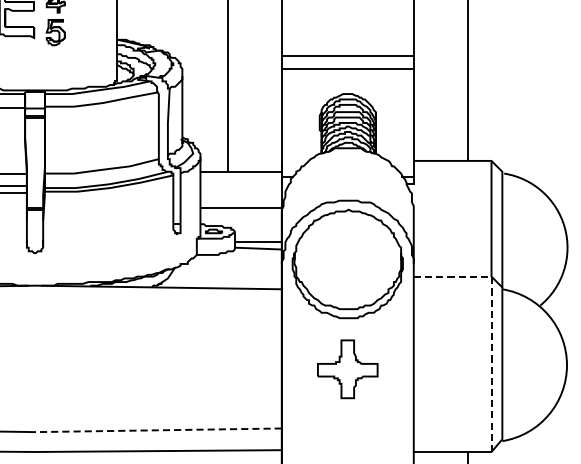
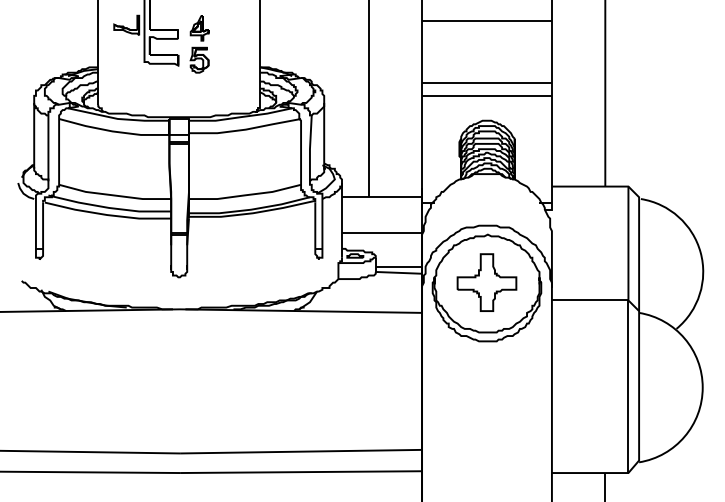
line: (491, 324) -> (628, 347), dashed -> solid
part: (347, 369) -> (486, 282), moved
line: (159, 430) -> (301, 451), dashed -> solid

